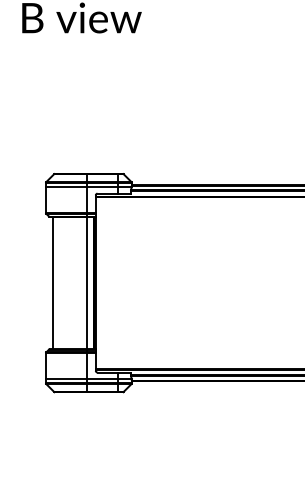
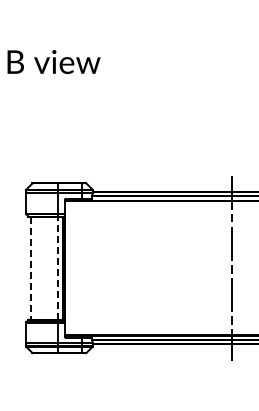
line: (52, 283) -> (31, 268), solid -> dashed
line: (87, 283) -> (58, 268), solid -> dashed

